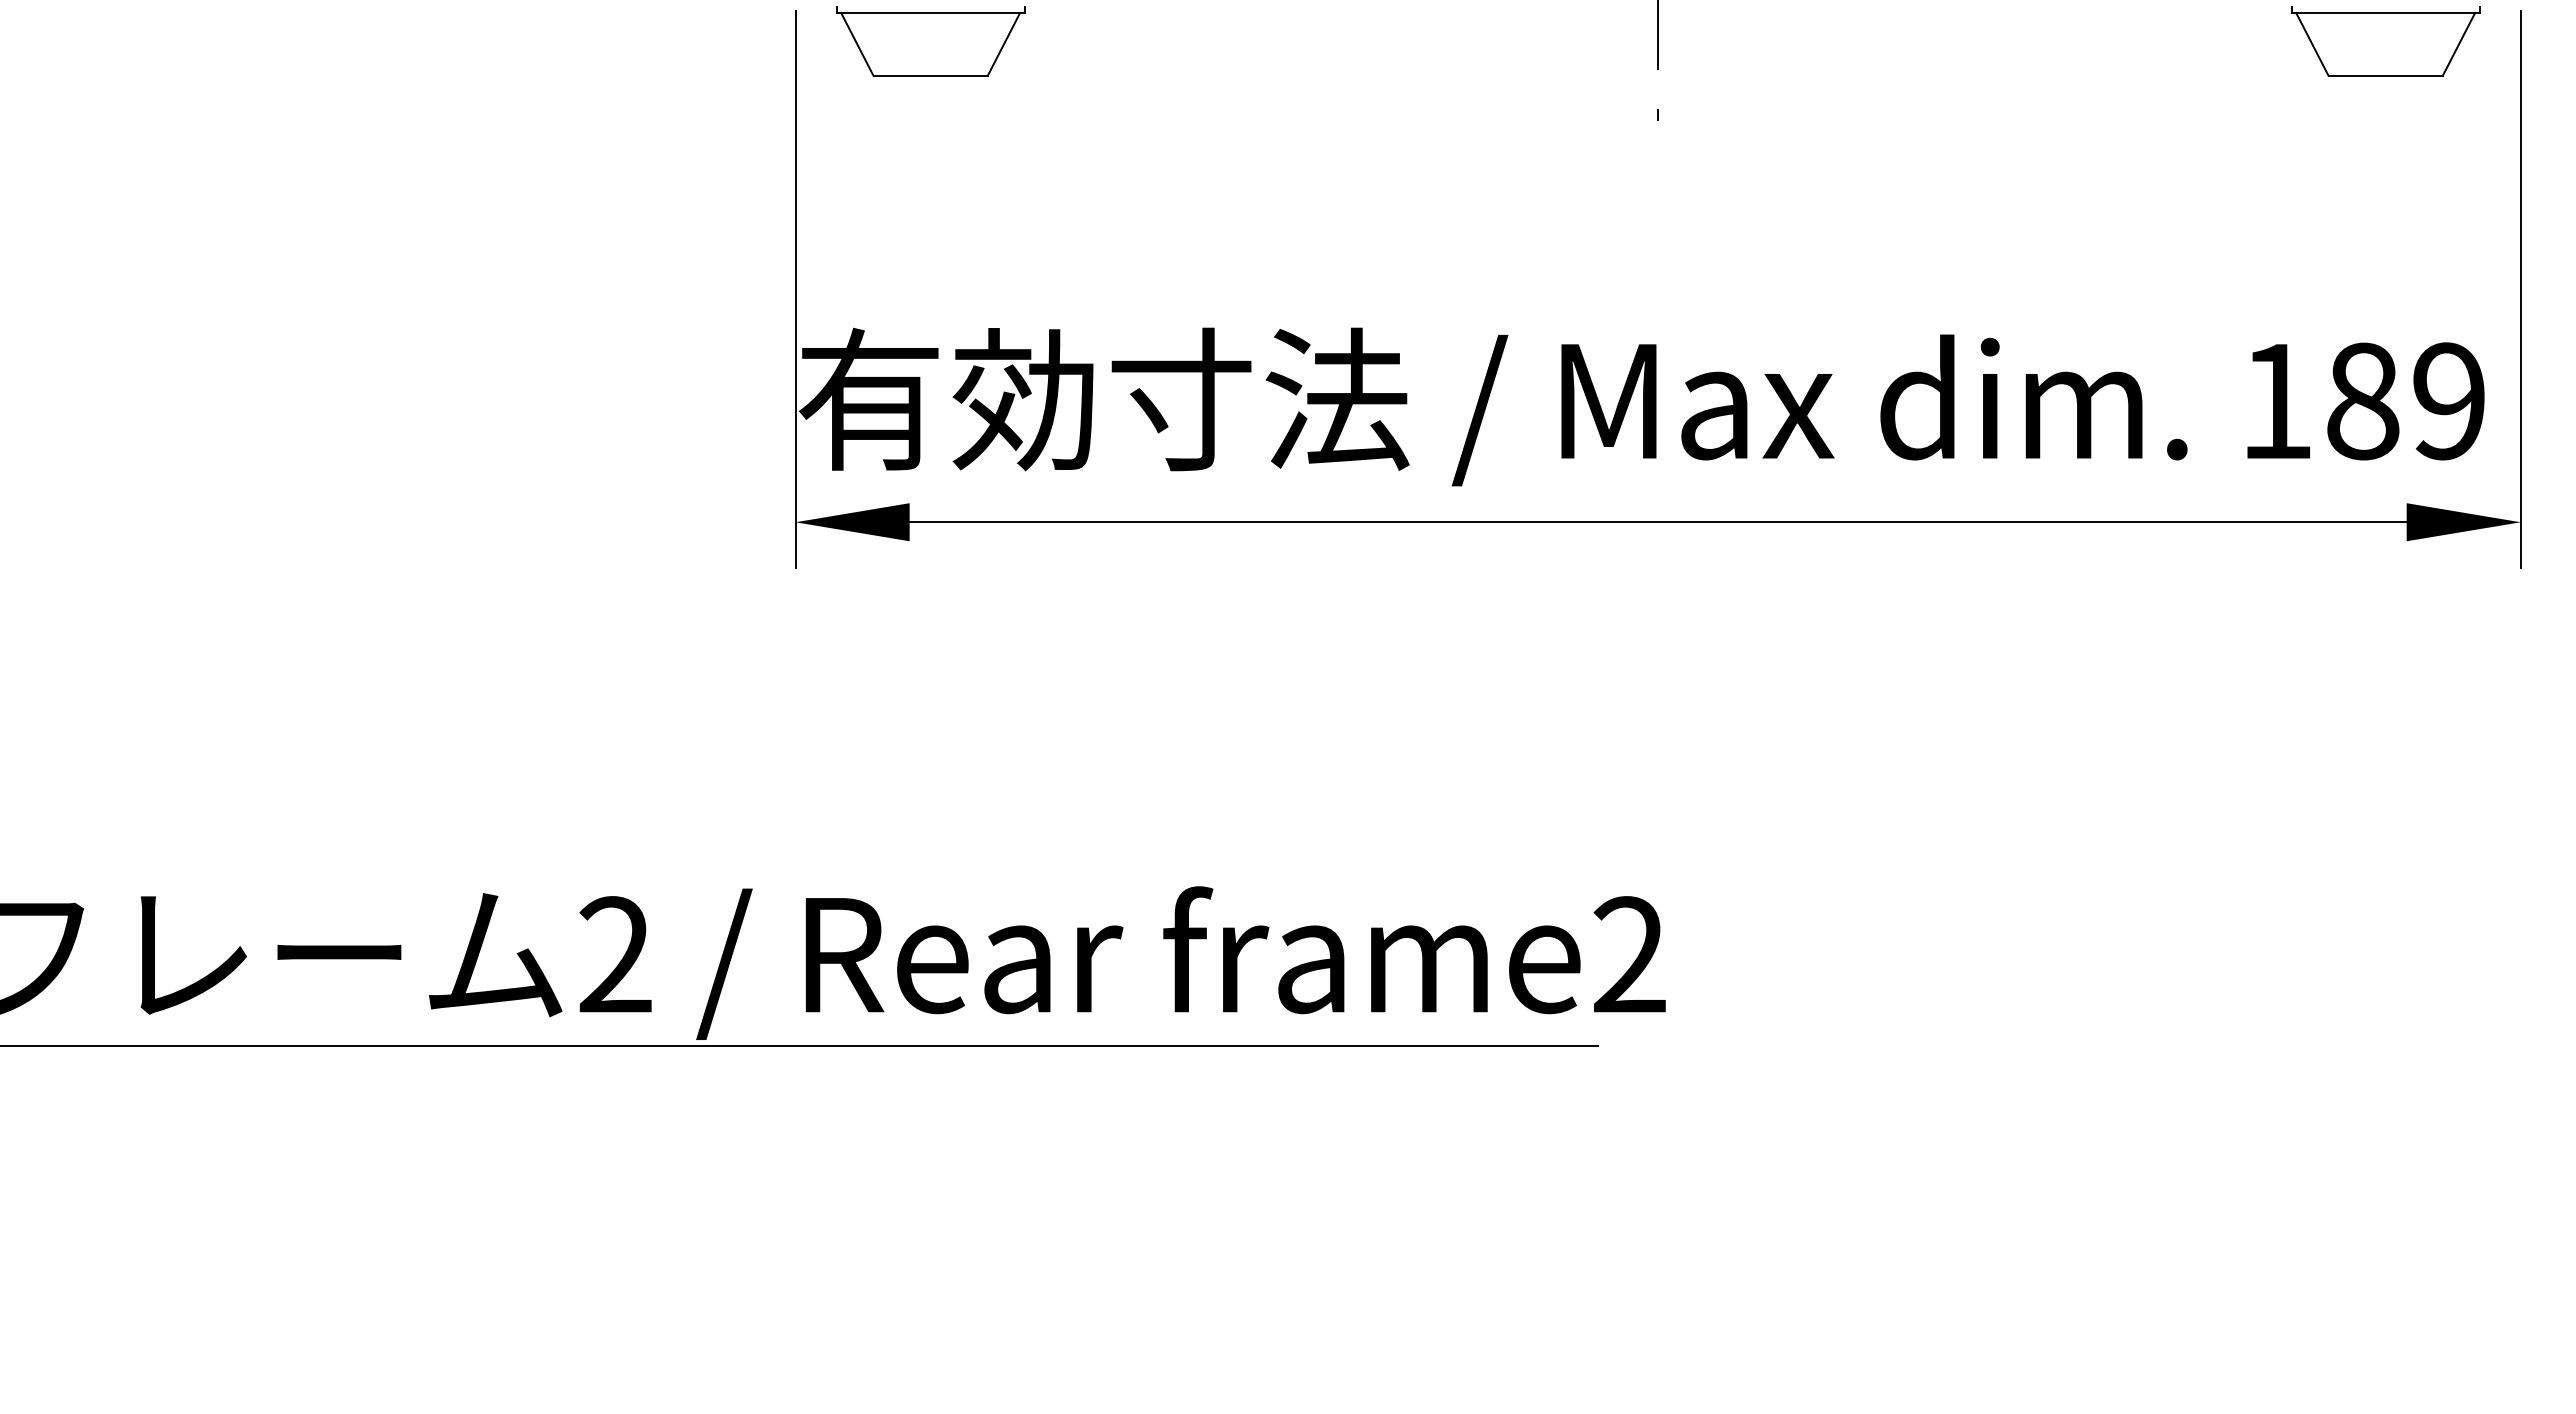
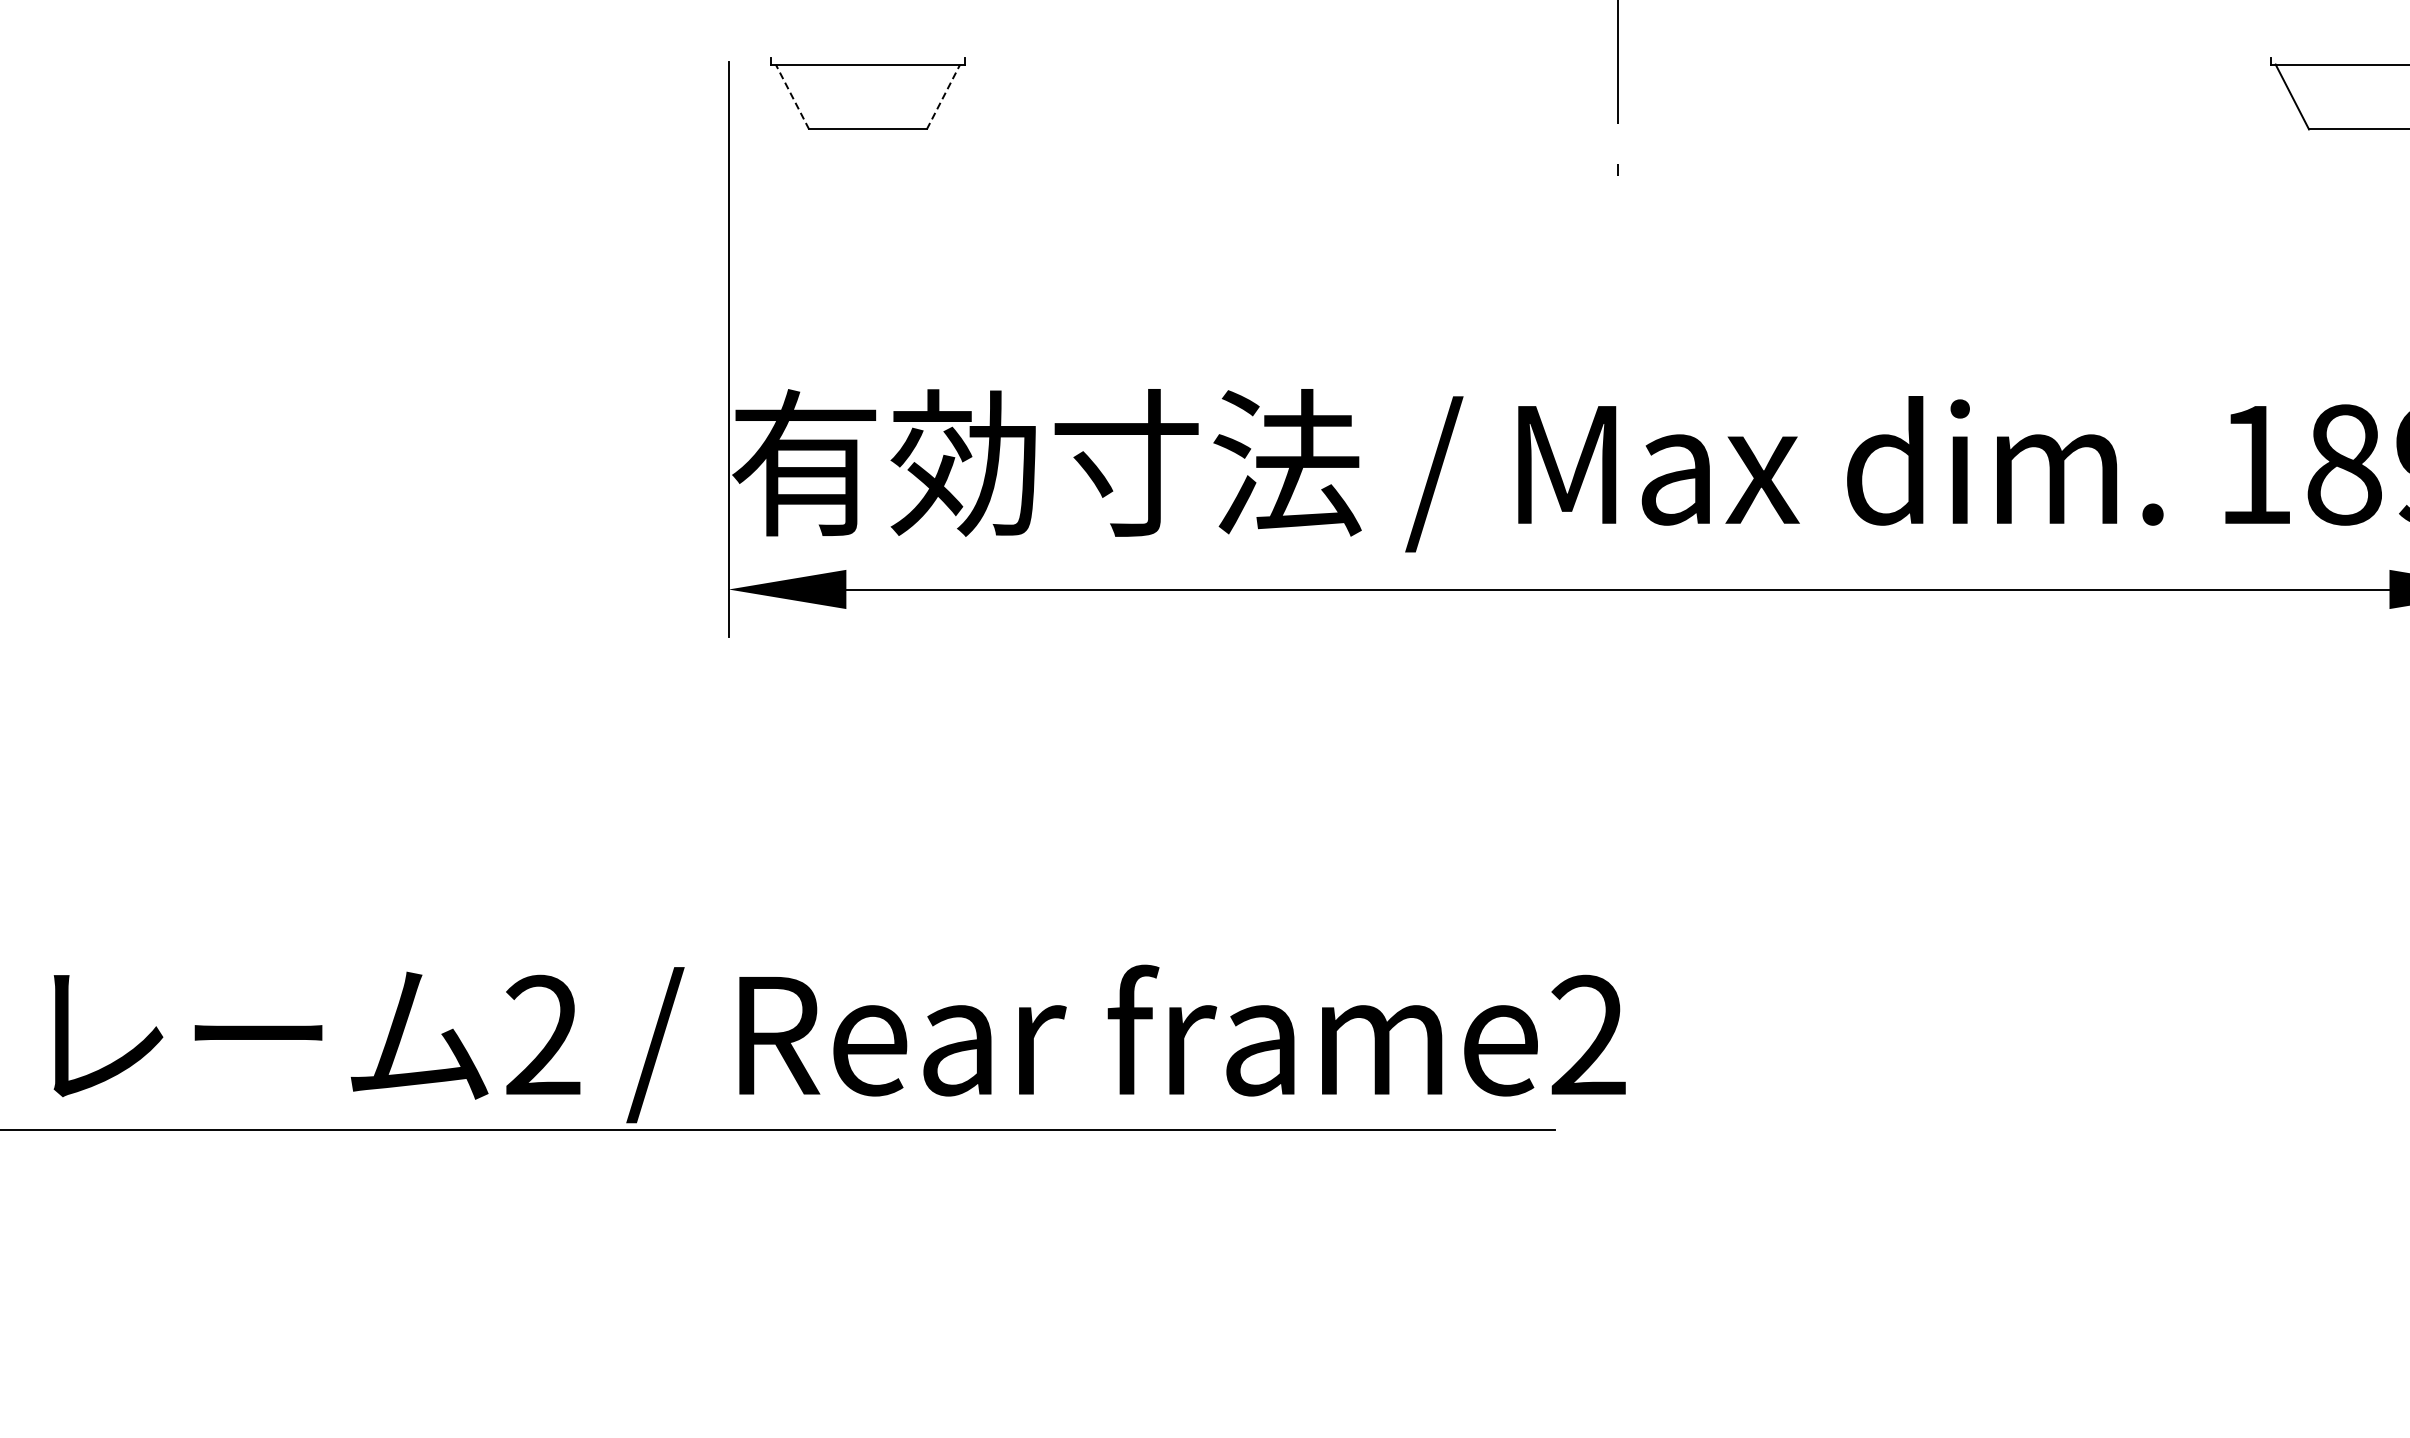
line: (857, 44) -> (792, 97), solid -> dashed
line: (1004, 44) -> (944, 97), solid -> dashed

